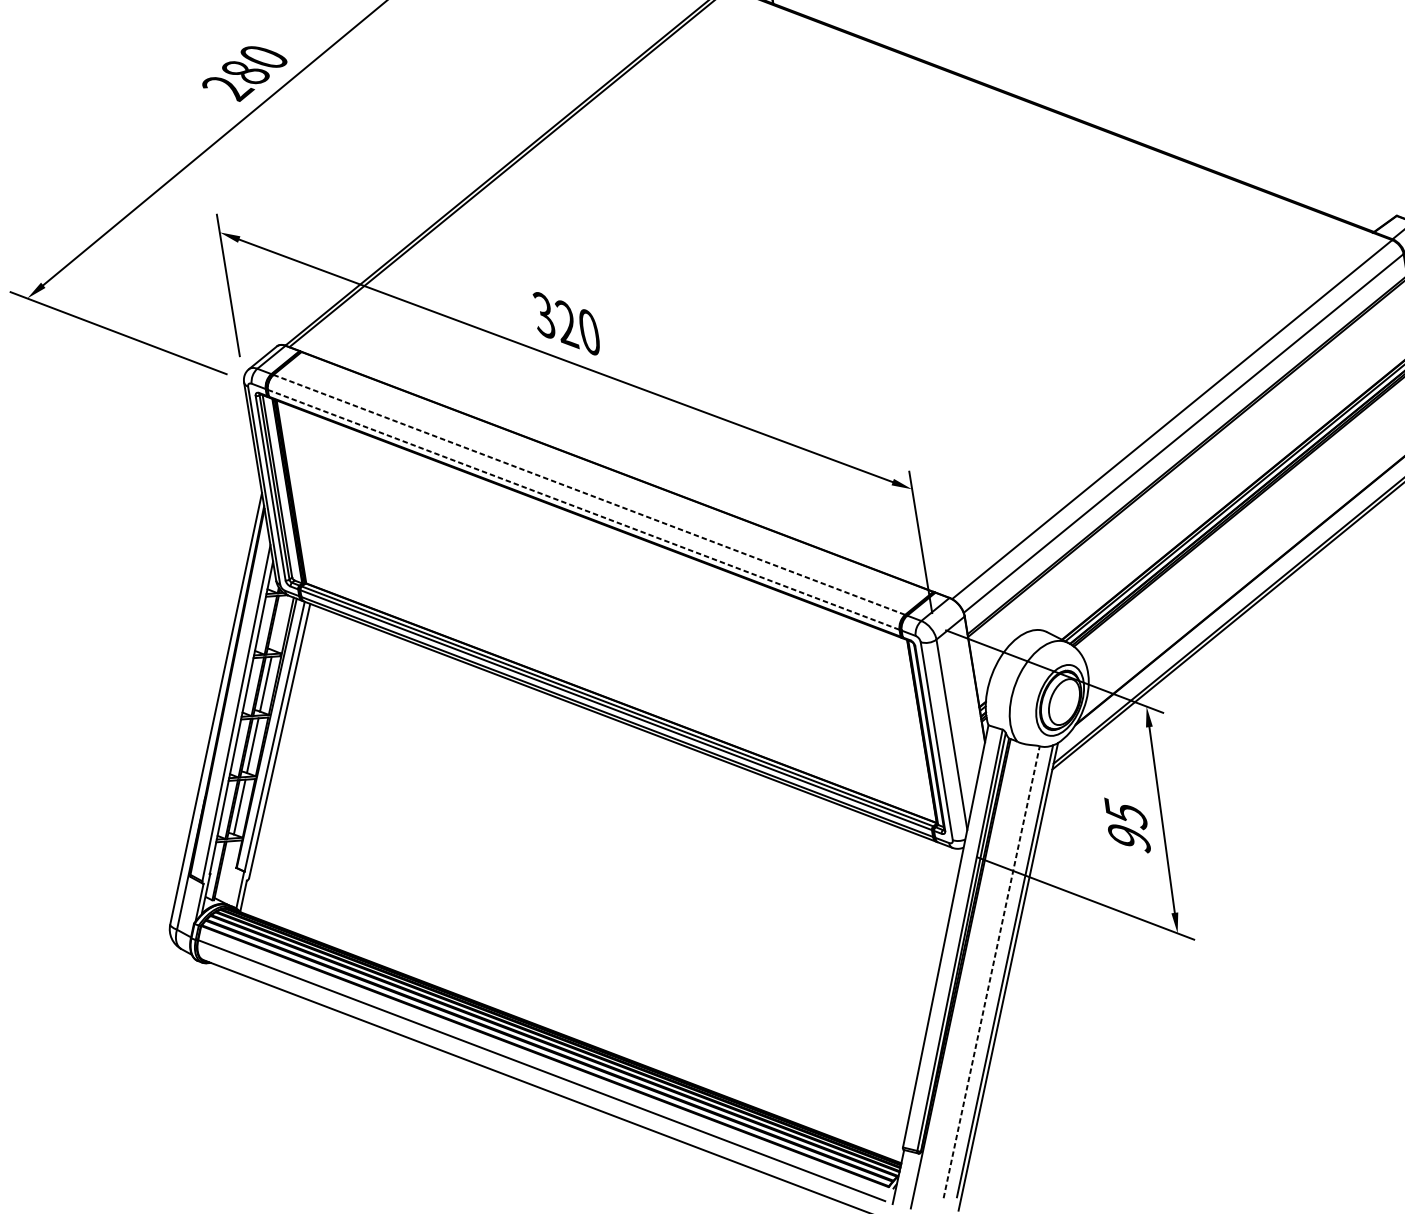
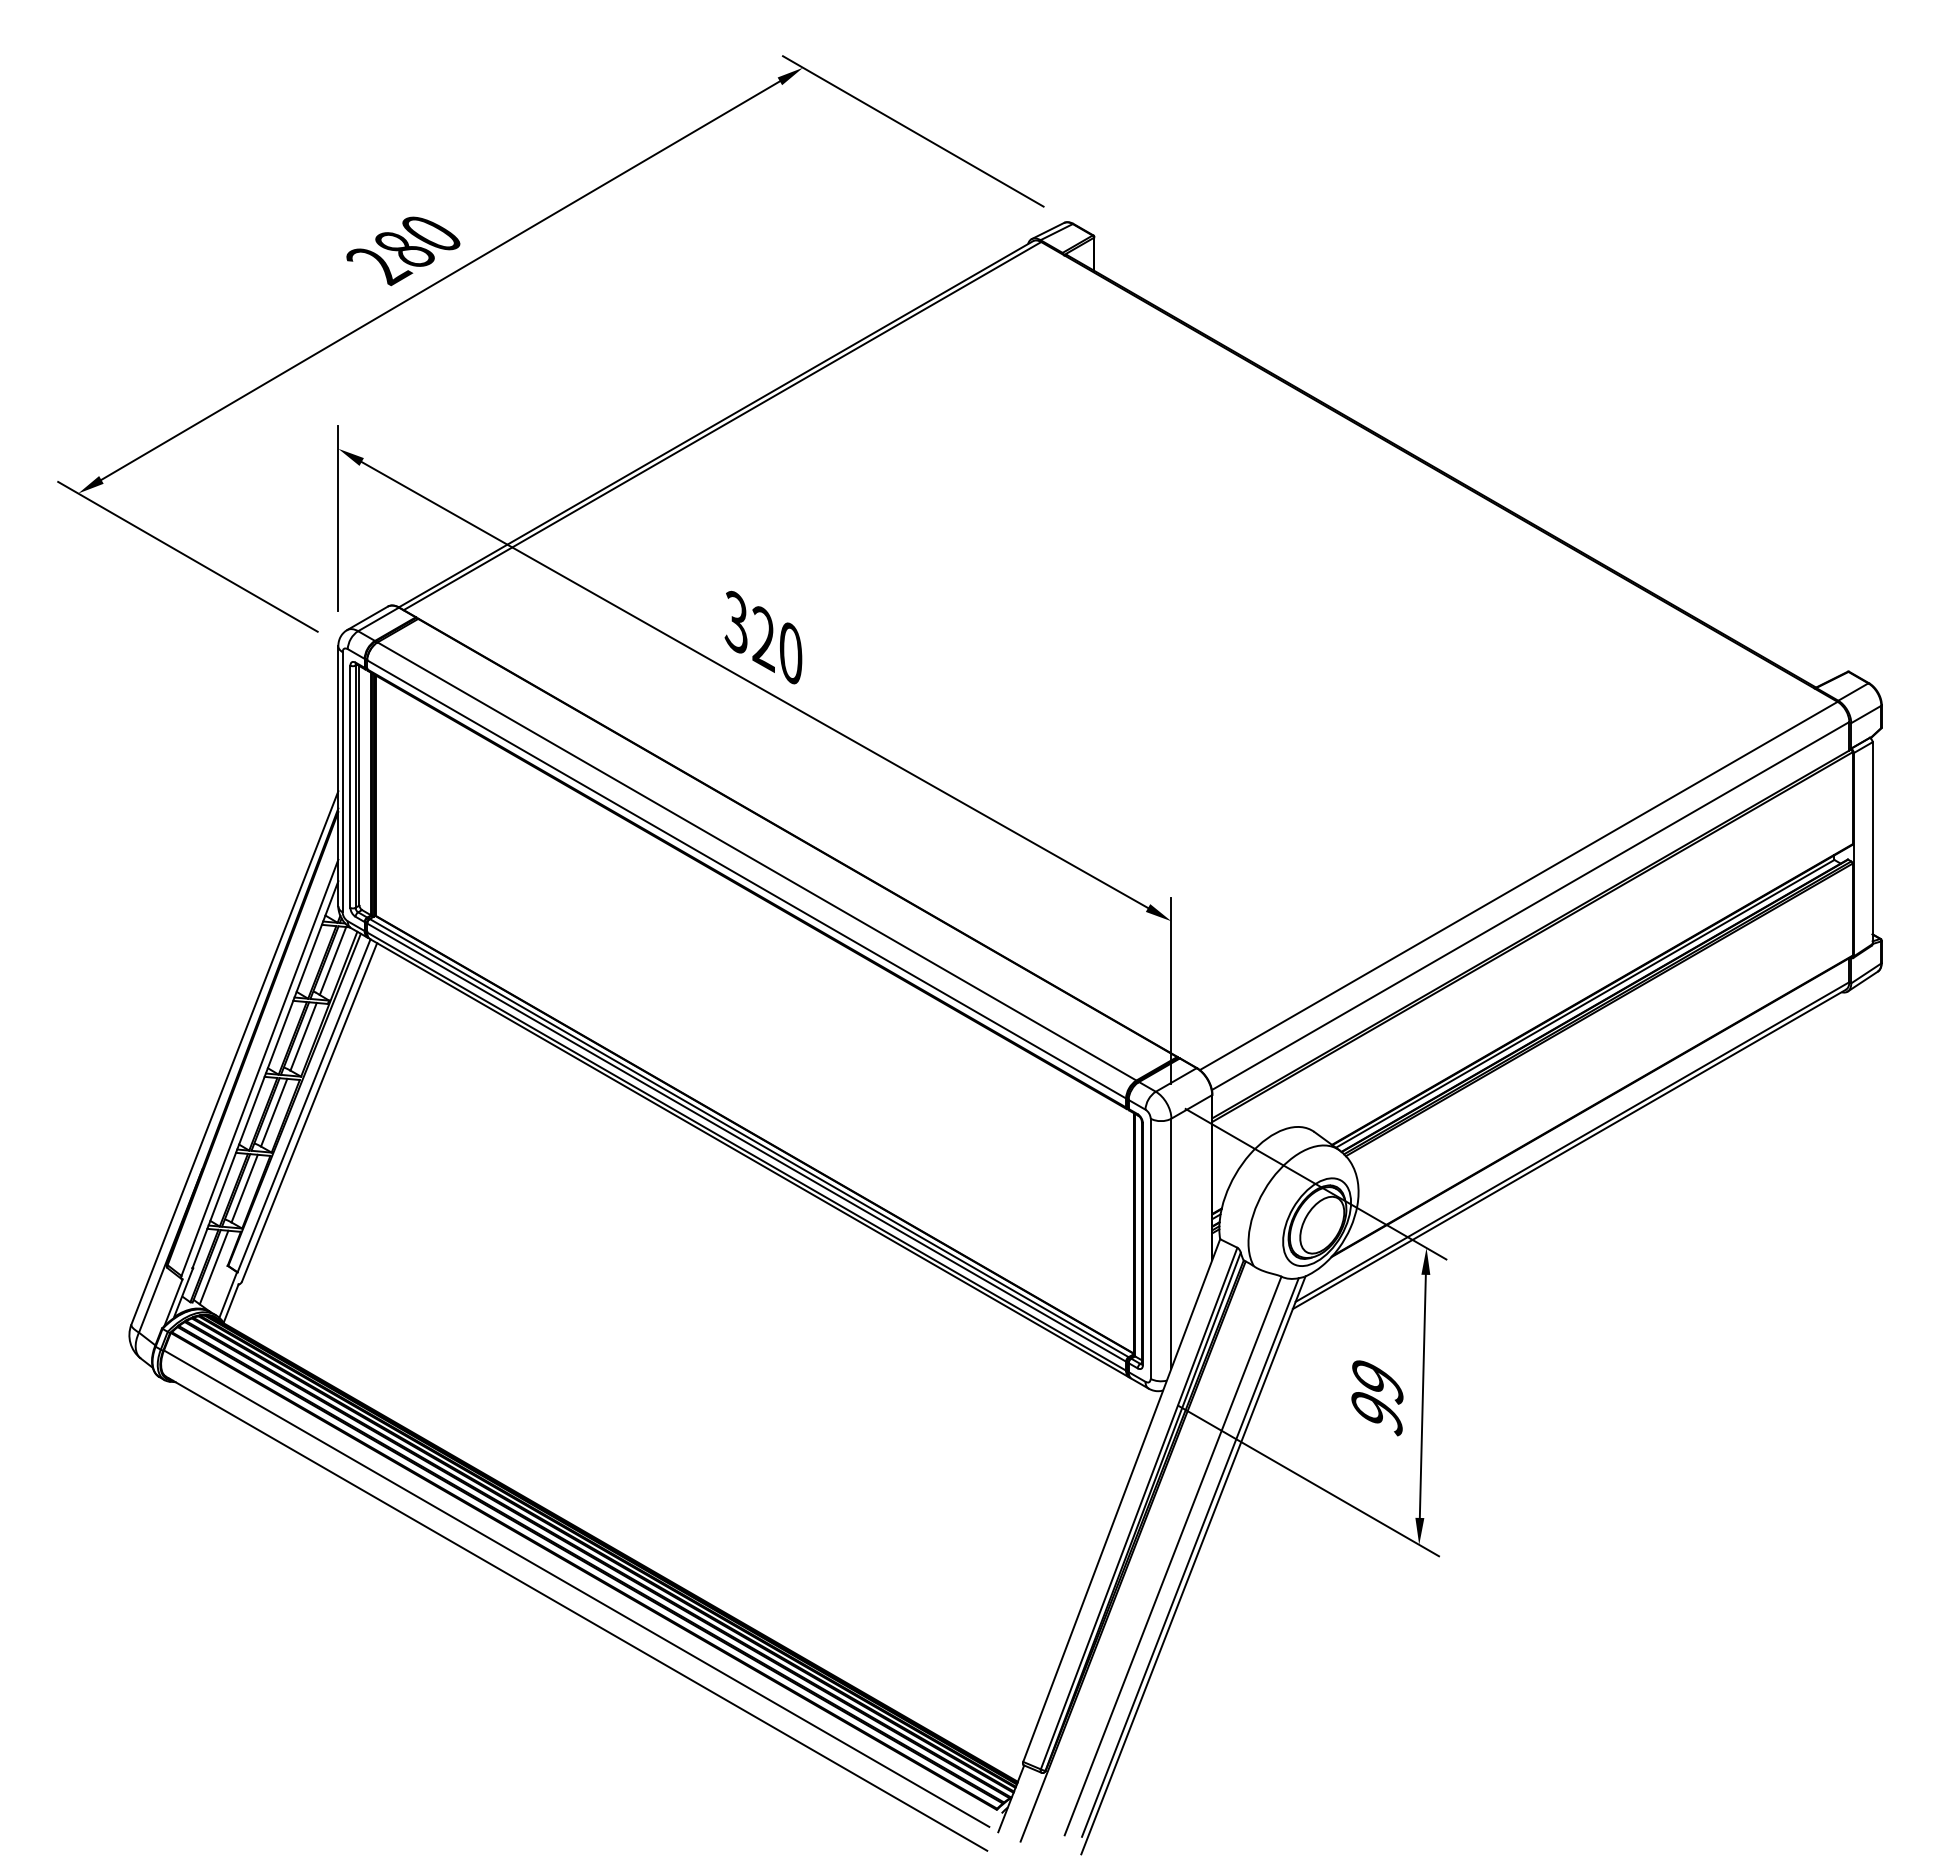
line: (589, 494) -> (757, 861), dashed -> solid
line: (584, 509) -> (747, 879), dashed -> solid
line: (278, 623) -> (332, 961), added
text: (1125, 813) -> (1377, 1380), 95 -> 99
line: (225, 870) -> (213, 1267), added
line: (991, 971) -> (1173, 1555), dashed -> solid

